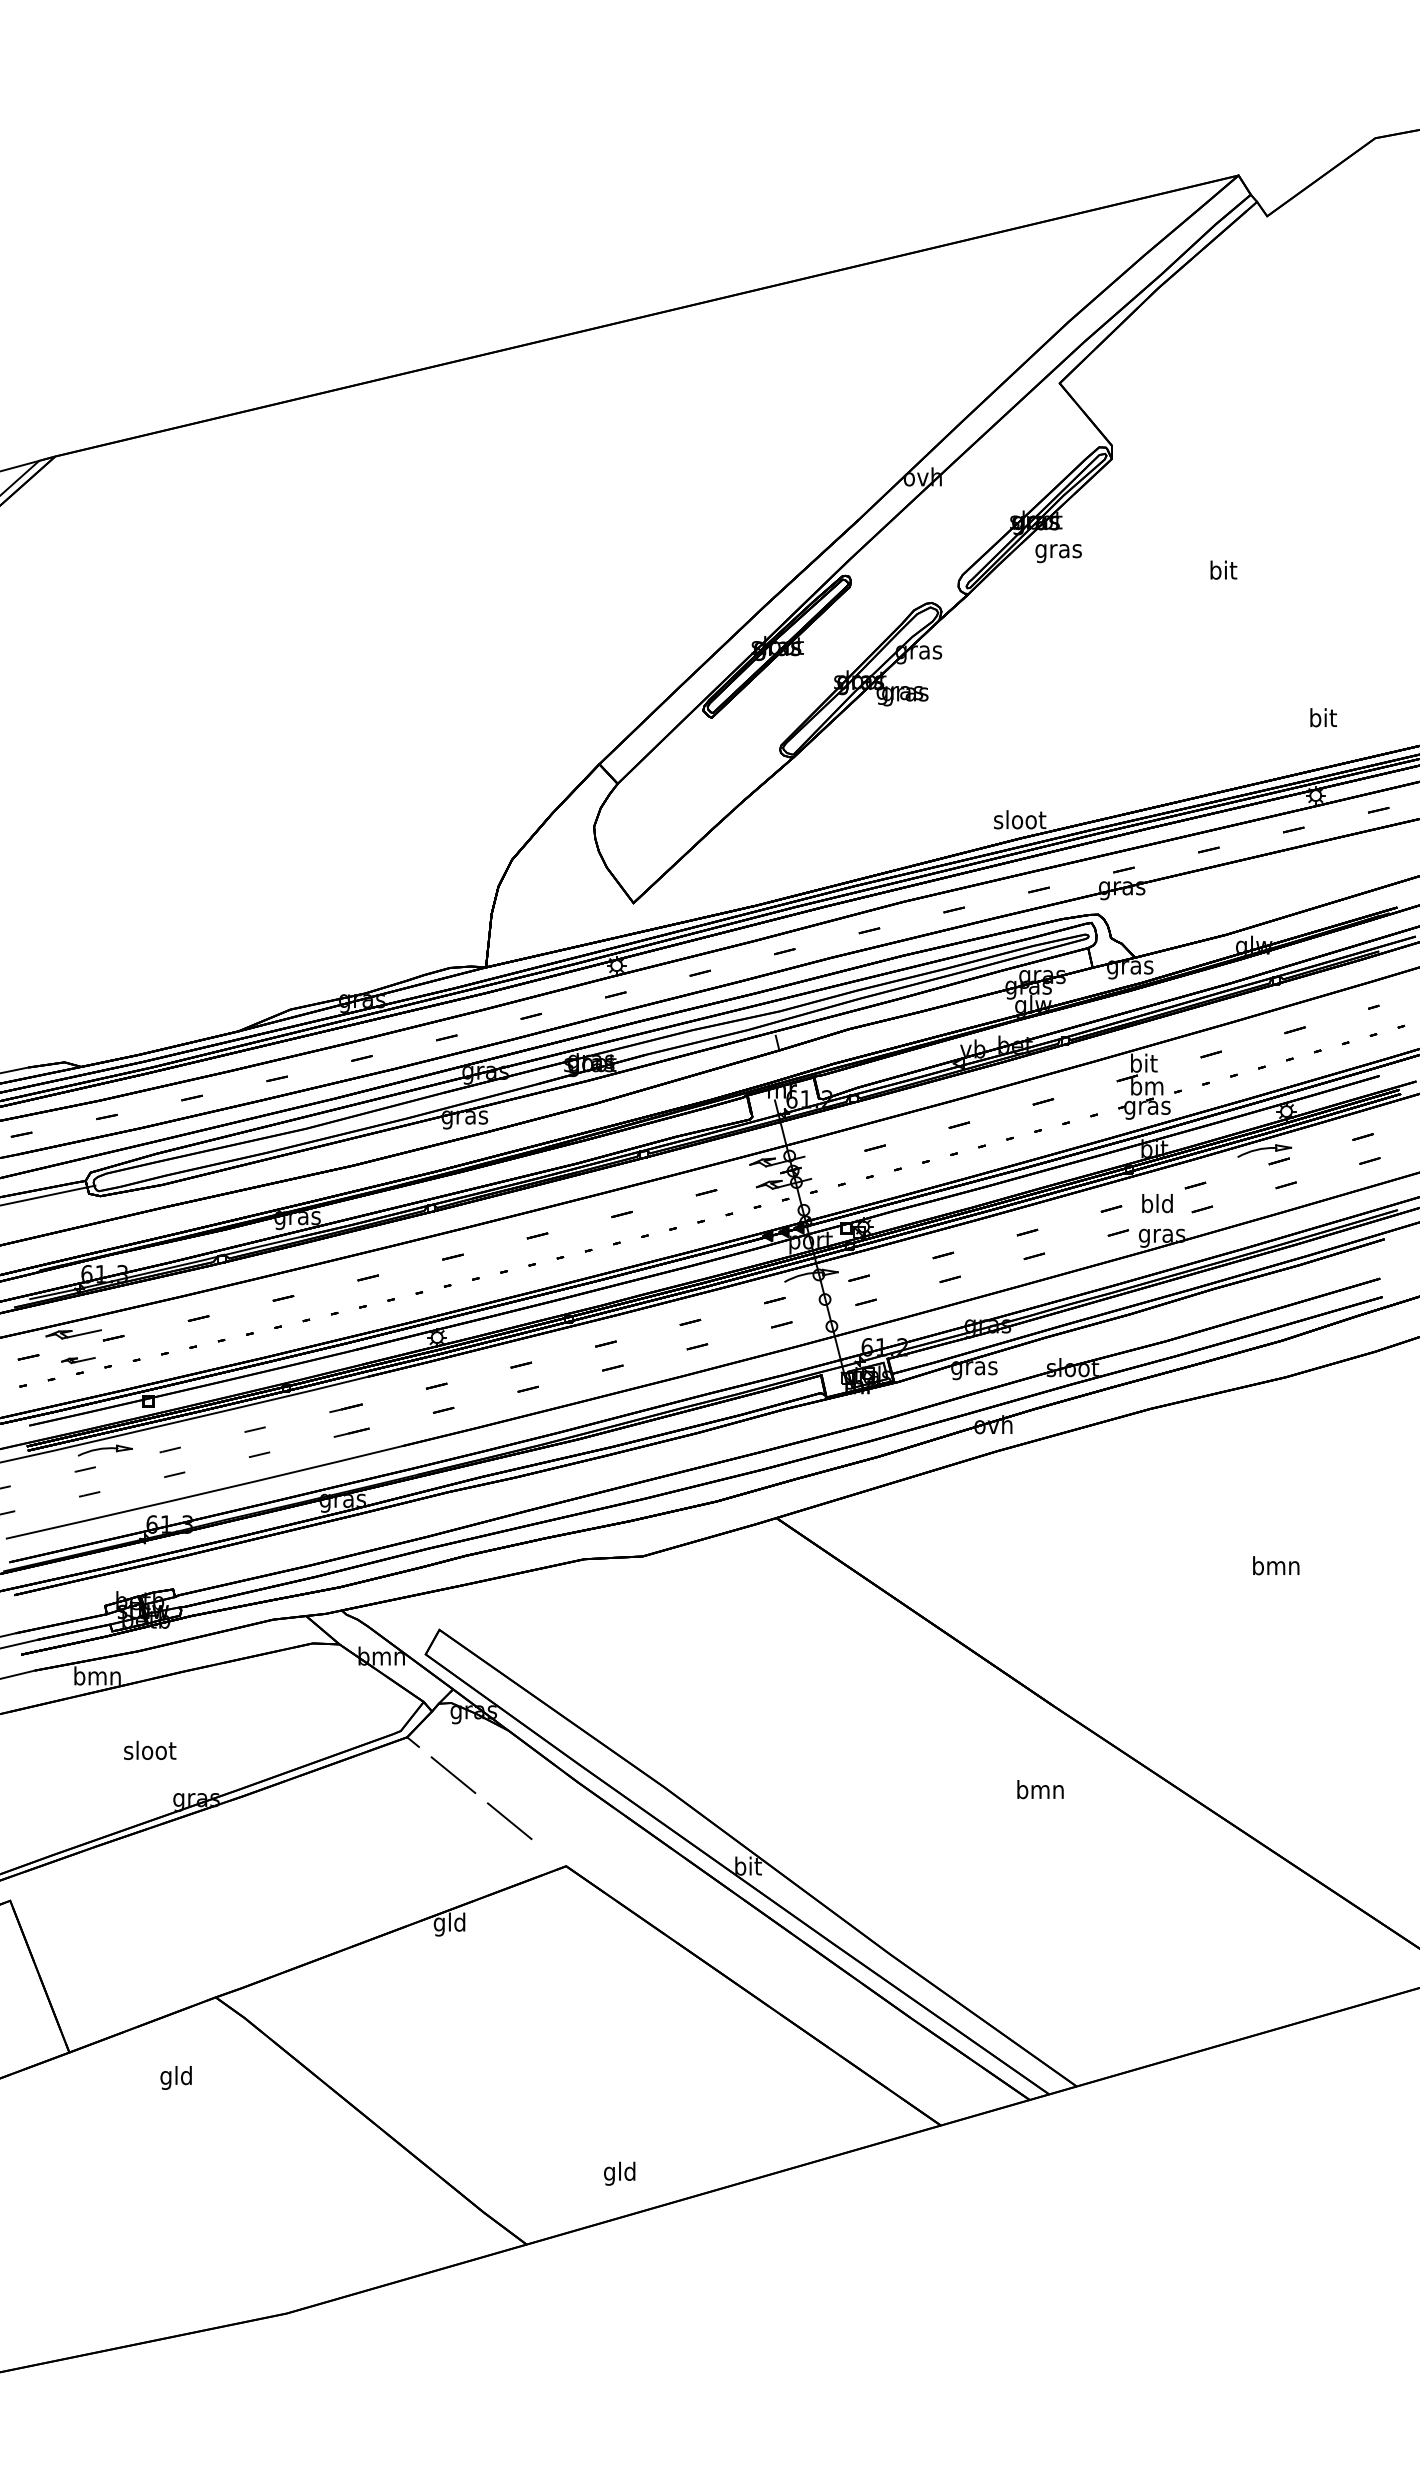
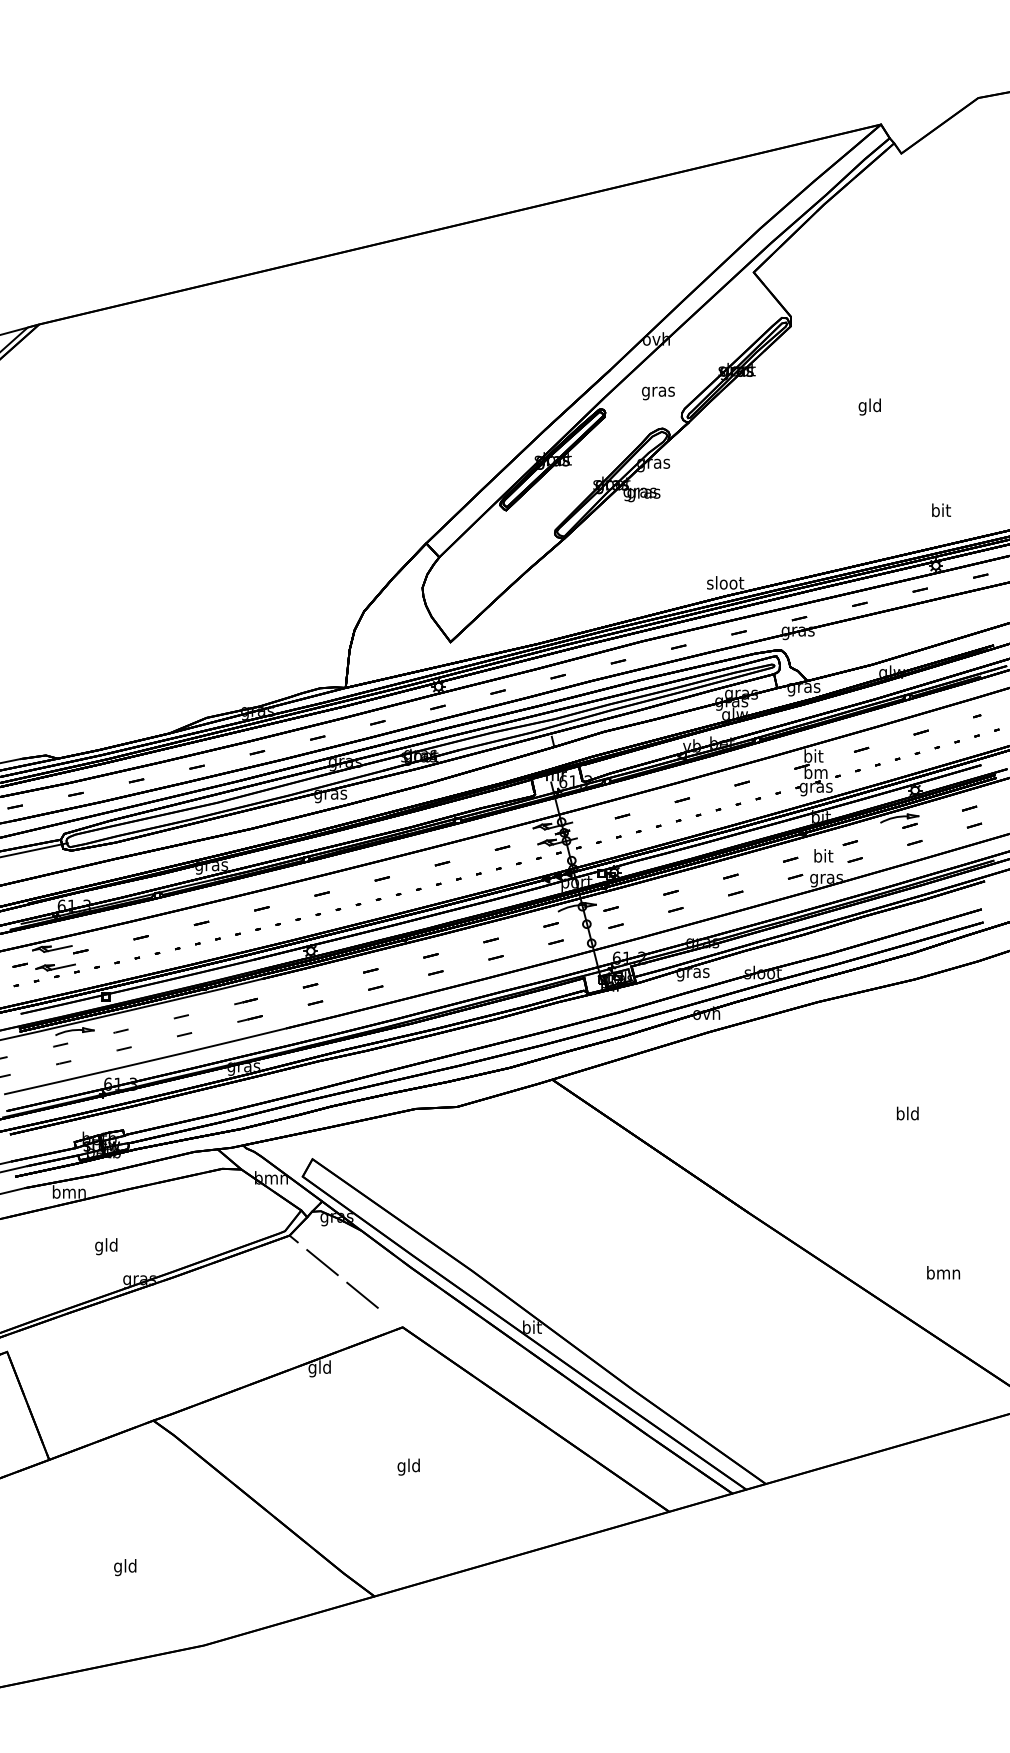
text: (1058, 553) -> (658, 393), moved
text: (1222, 572) -> (869, 406), bit -> gld
text: (1157, 1203) -> (823, 855), bld -> bit
part: (78, 1360) -> (55, 967), size x1.67
text: (1276, 1565) -> (908, 1113), bmn -> bld
text: (150, 1752) -> (106, 1246), sloot -> gld
text: (1040, 1789) -> (943, 1272), moved
text: (175, 2077) -> (124, 1567), moved
text: (619, 2173) -> (408, 1466), moved

